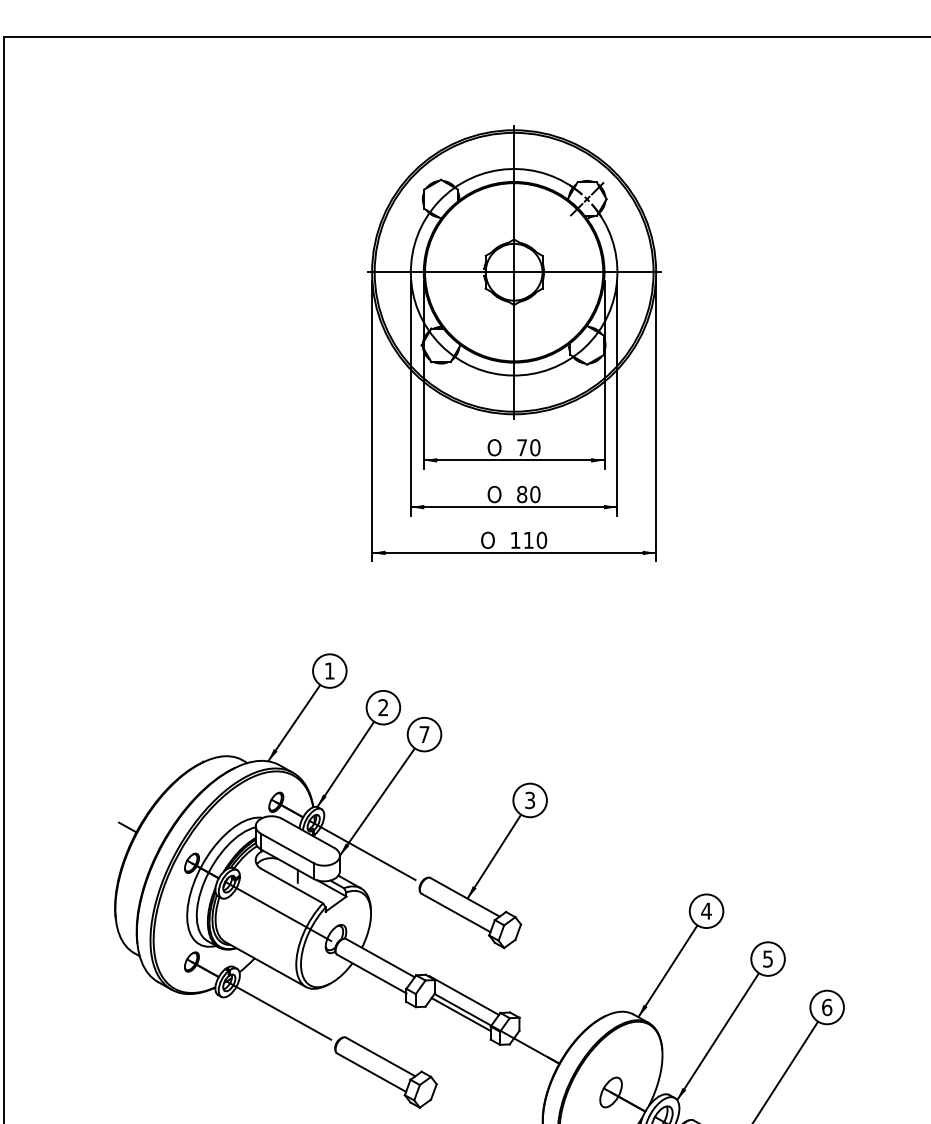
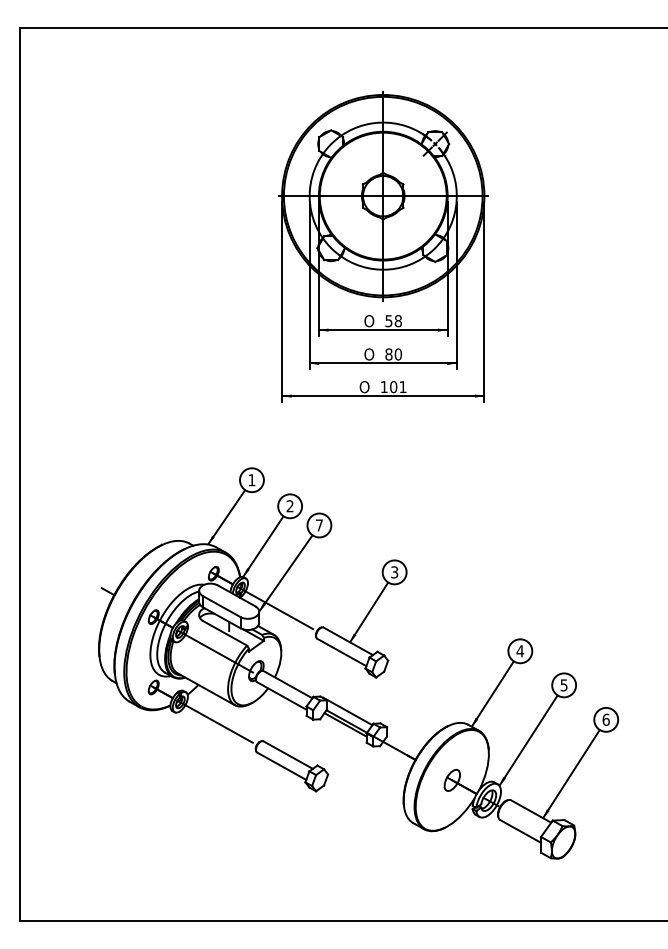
text: (528, 448) -> (393, 321), 70 -> 58
text: (535, 540) -> (398, 387), 110 -> 101

